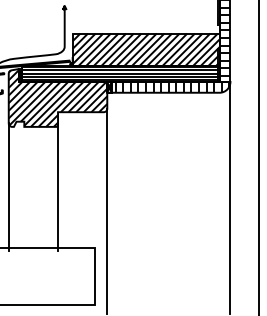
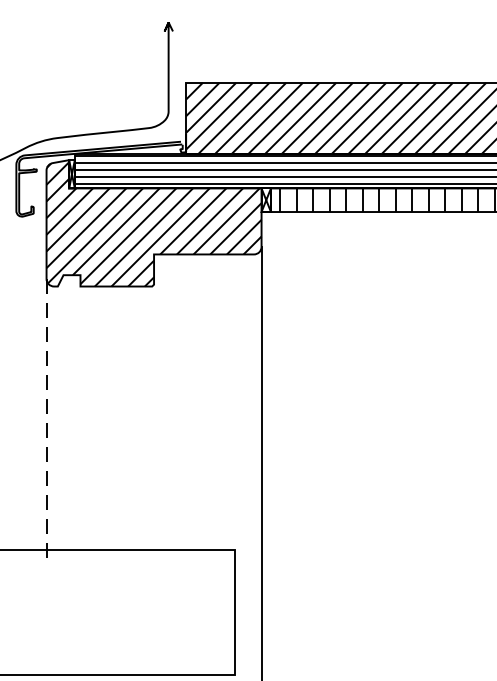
line: (8, 187) -> (45, 418), solid -> dashed
line: (58, 188) -> (155, 420), removed

